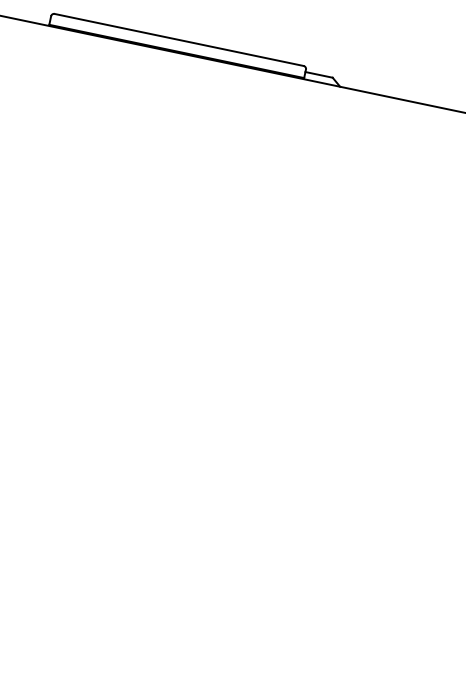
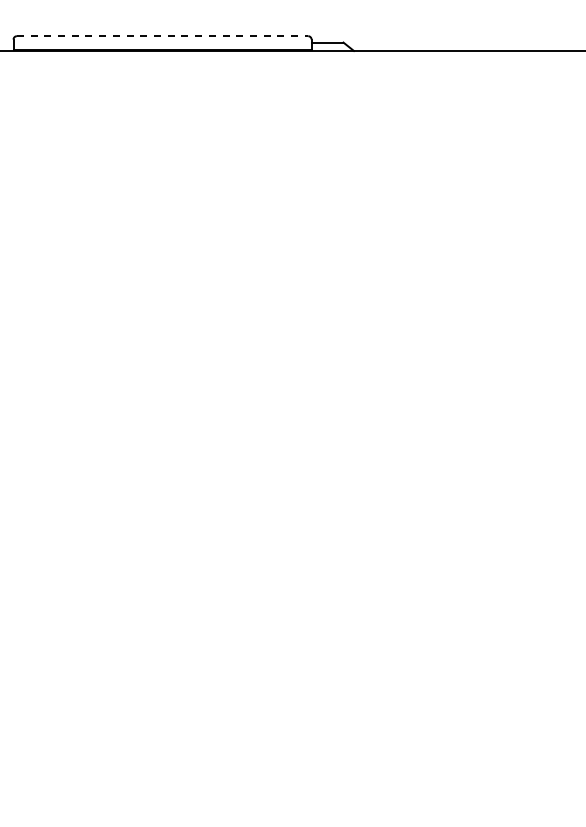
line: (179, 40) -> (162, 36), solid -> dashed

